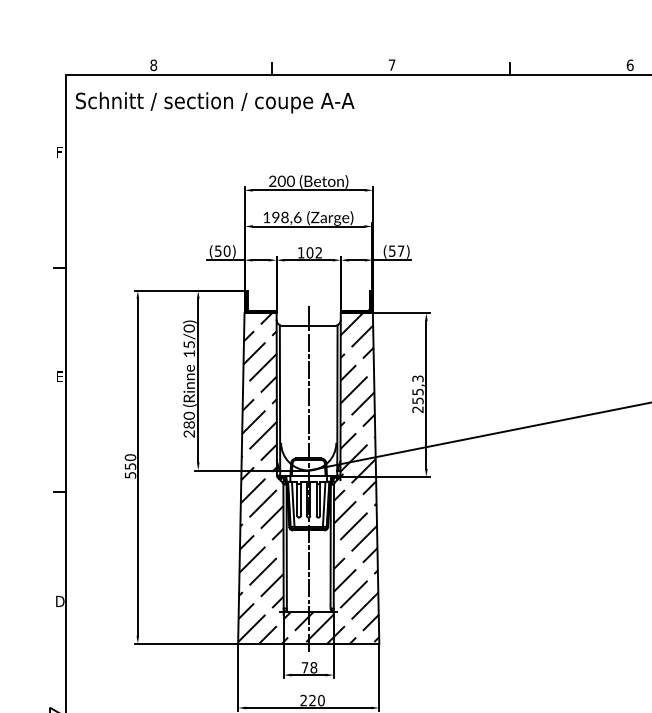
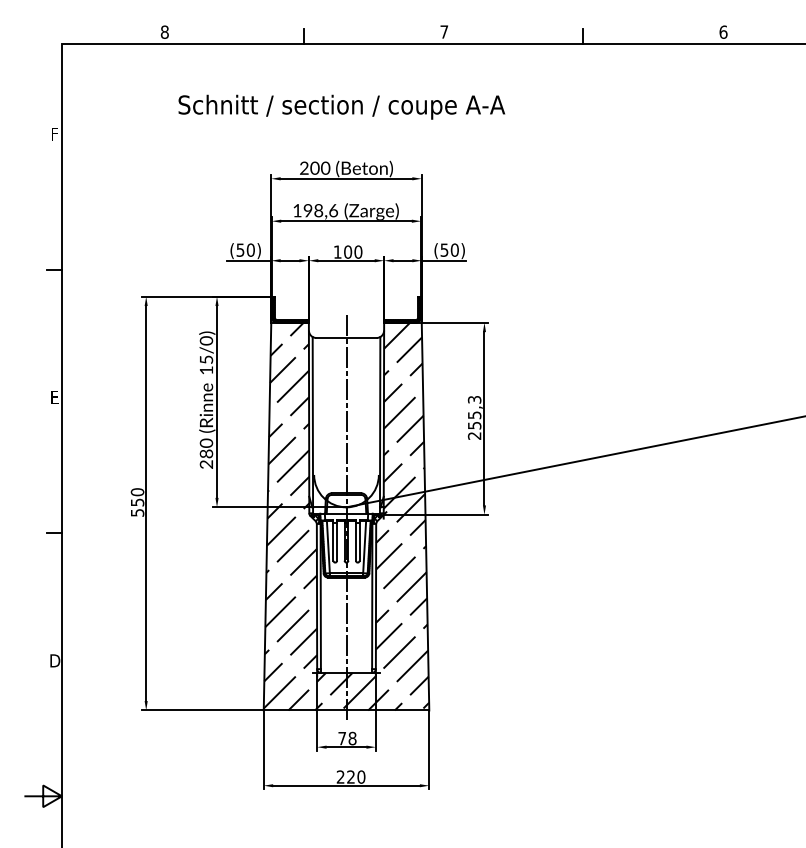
text: (214, 102) -> (341, 106), moved
text: (400, 250) -> (454, 249), (57) -> (50)
text: (318, 252) -> (358, 251), 102 -> 100

